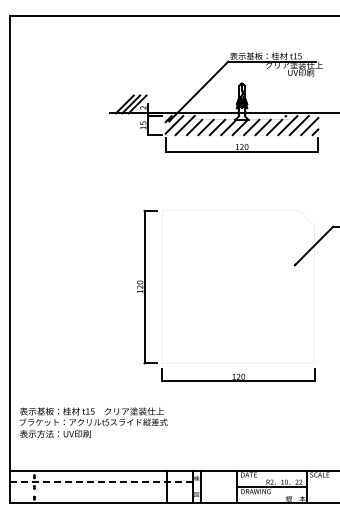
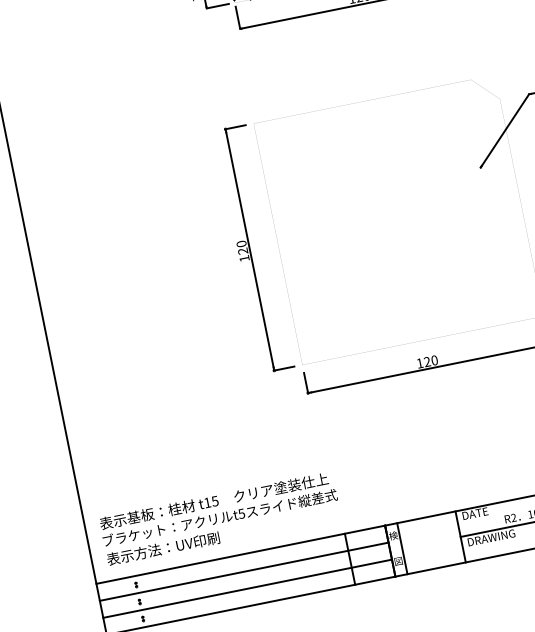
text: (93, 422) -> (220, 518), moved
line: (102, 481) -> (245, 570), dashed -> solid
line: (101, 492) -> (247, 588), added

